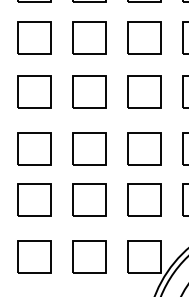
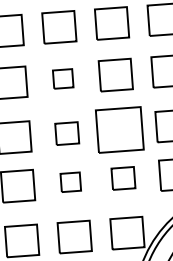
part: (89, 91) -> (63, 78), size x0.6
part: (89, 148) -> (67, 132), size x0.7
part: (144, 148) -> (119, 129), size x1.4
part: (89, 199) -> (70, 181), size x0.6
part: (144, 199) -> (123, 177), size x0.7

